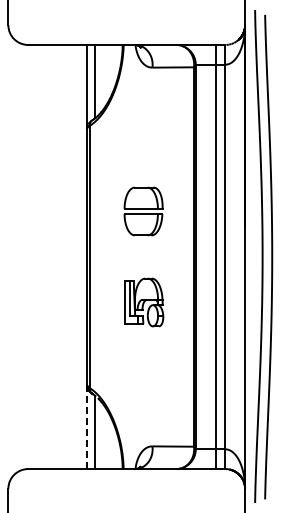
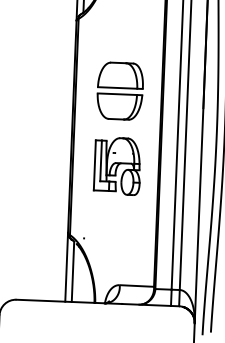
part: (143, 211) -> (120, 91), size x1.43
part: (143, 302) -> (117, 166), size x1.43
line: (87, 427) -> (66, 267), dashed -> solid

